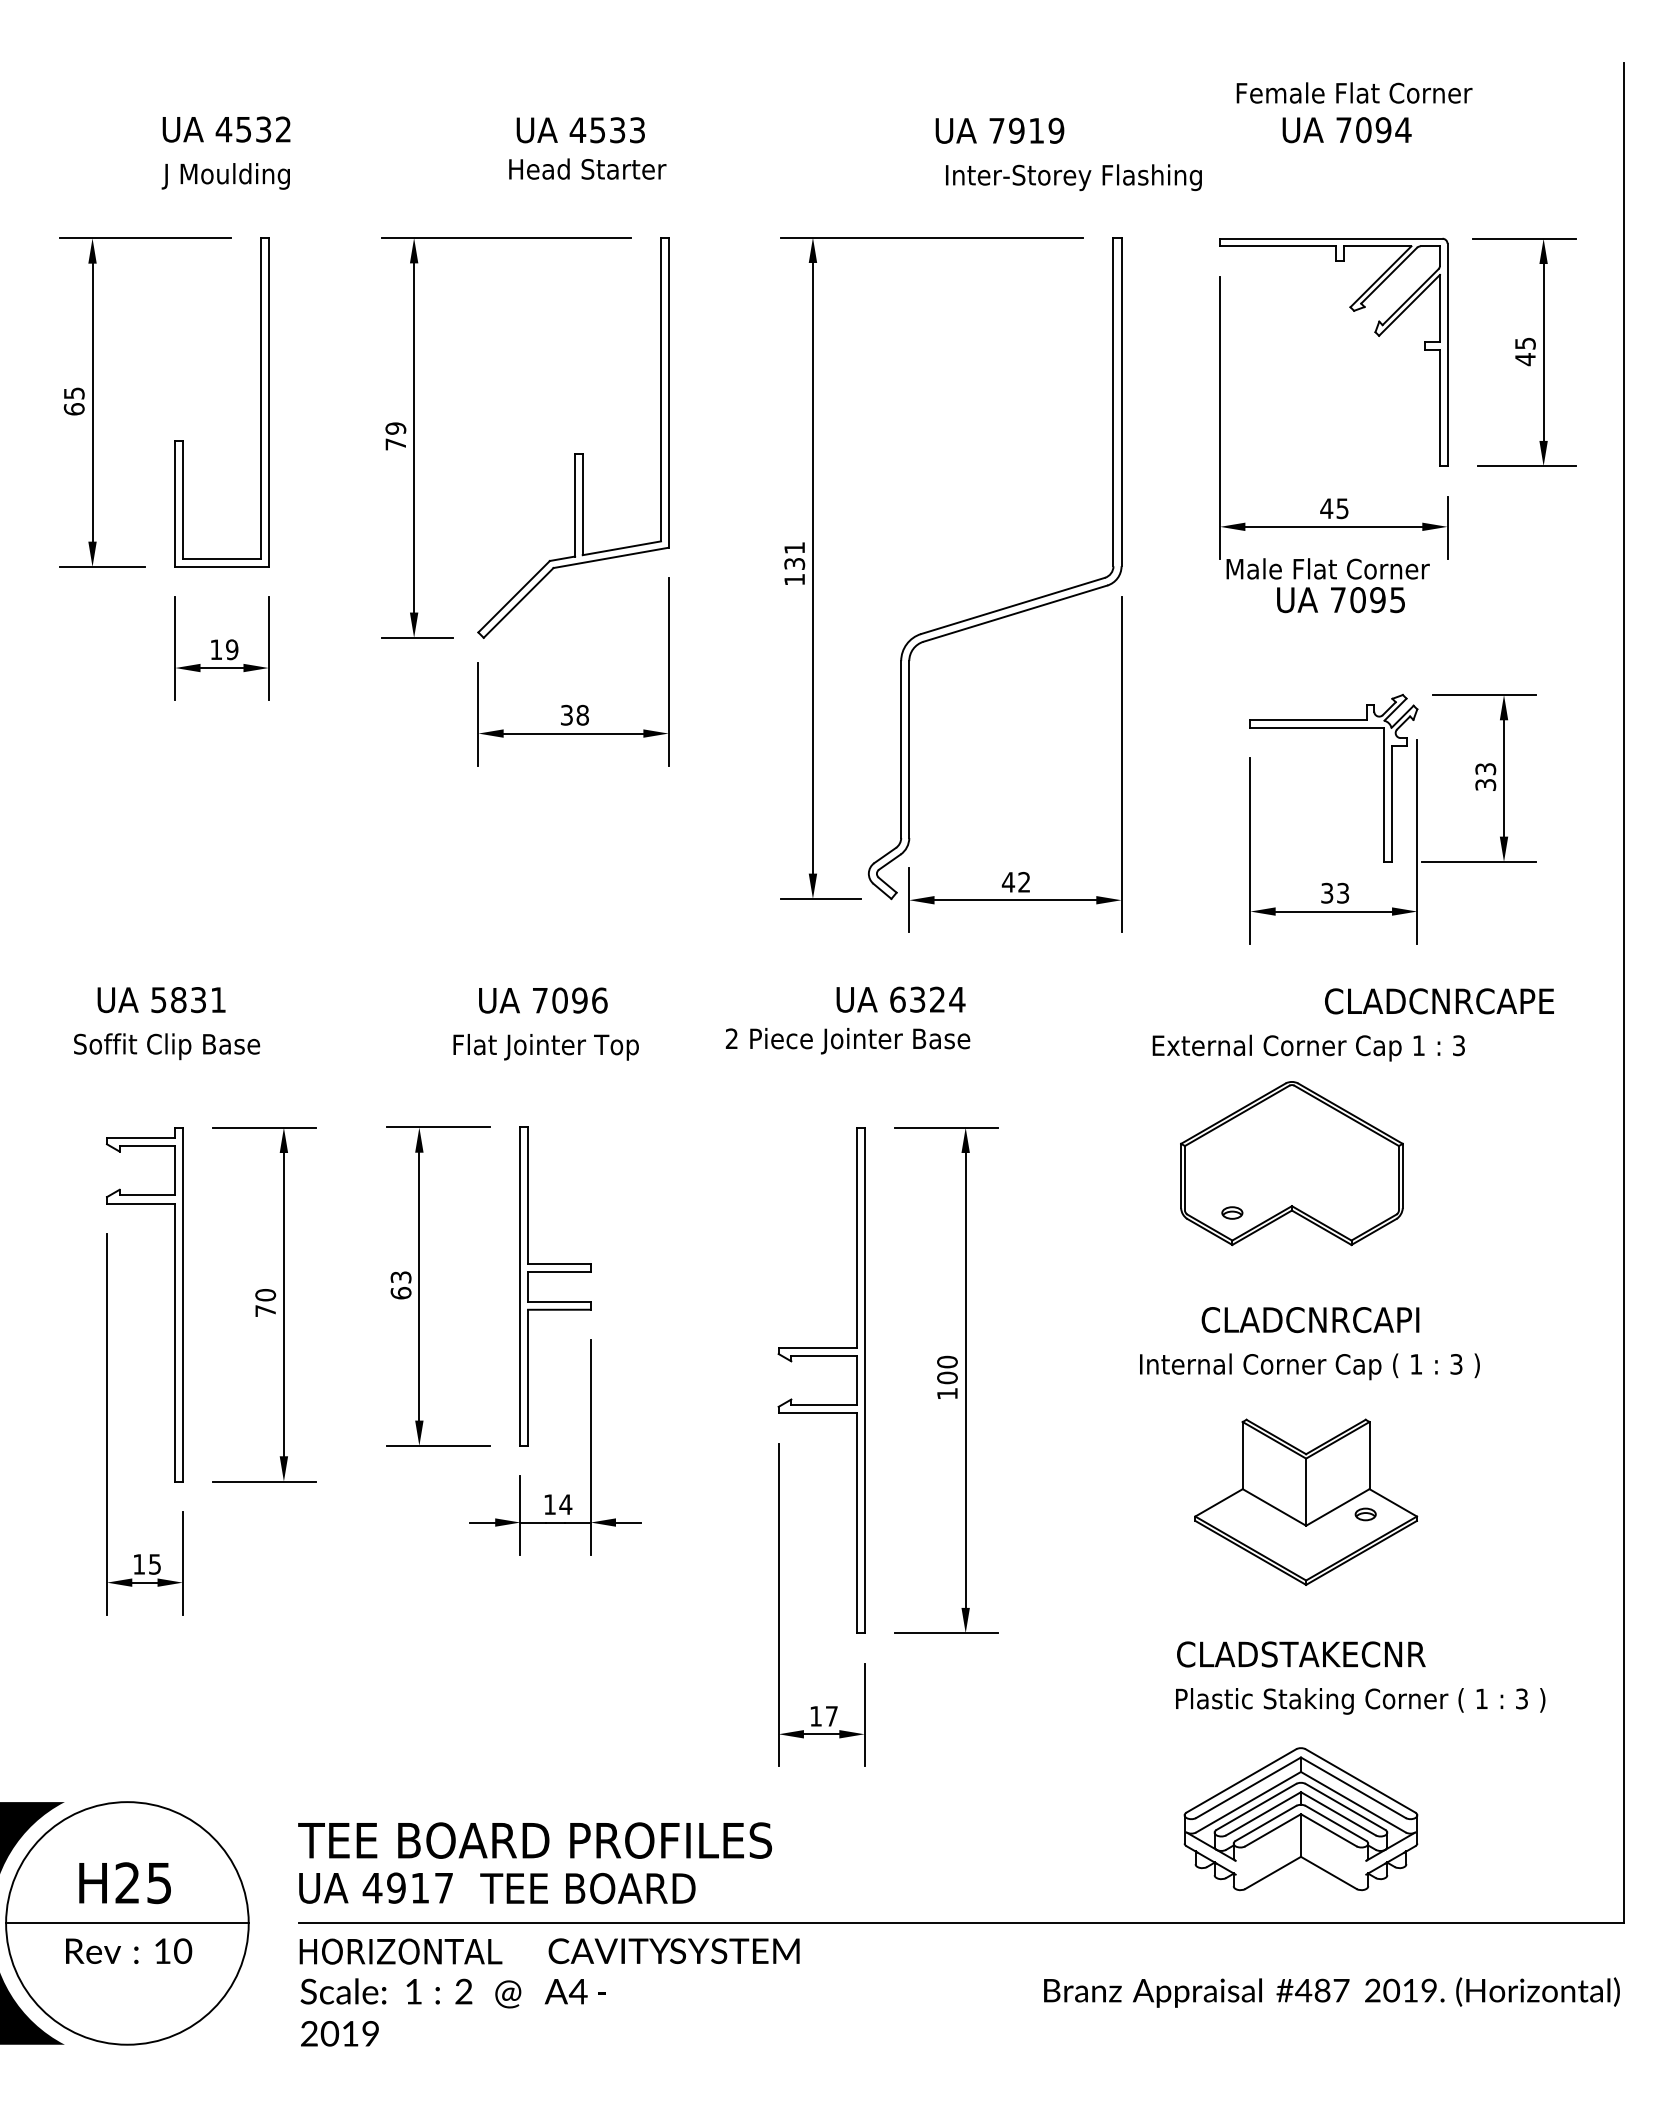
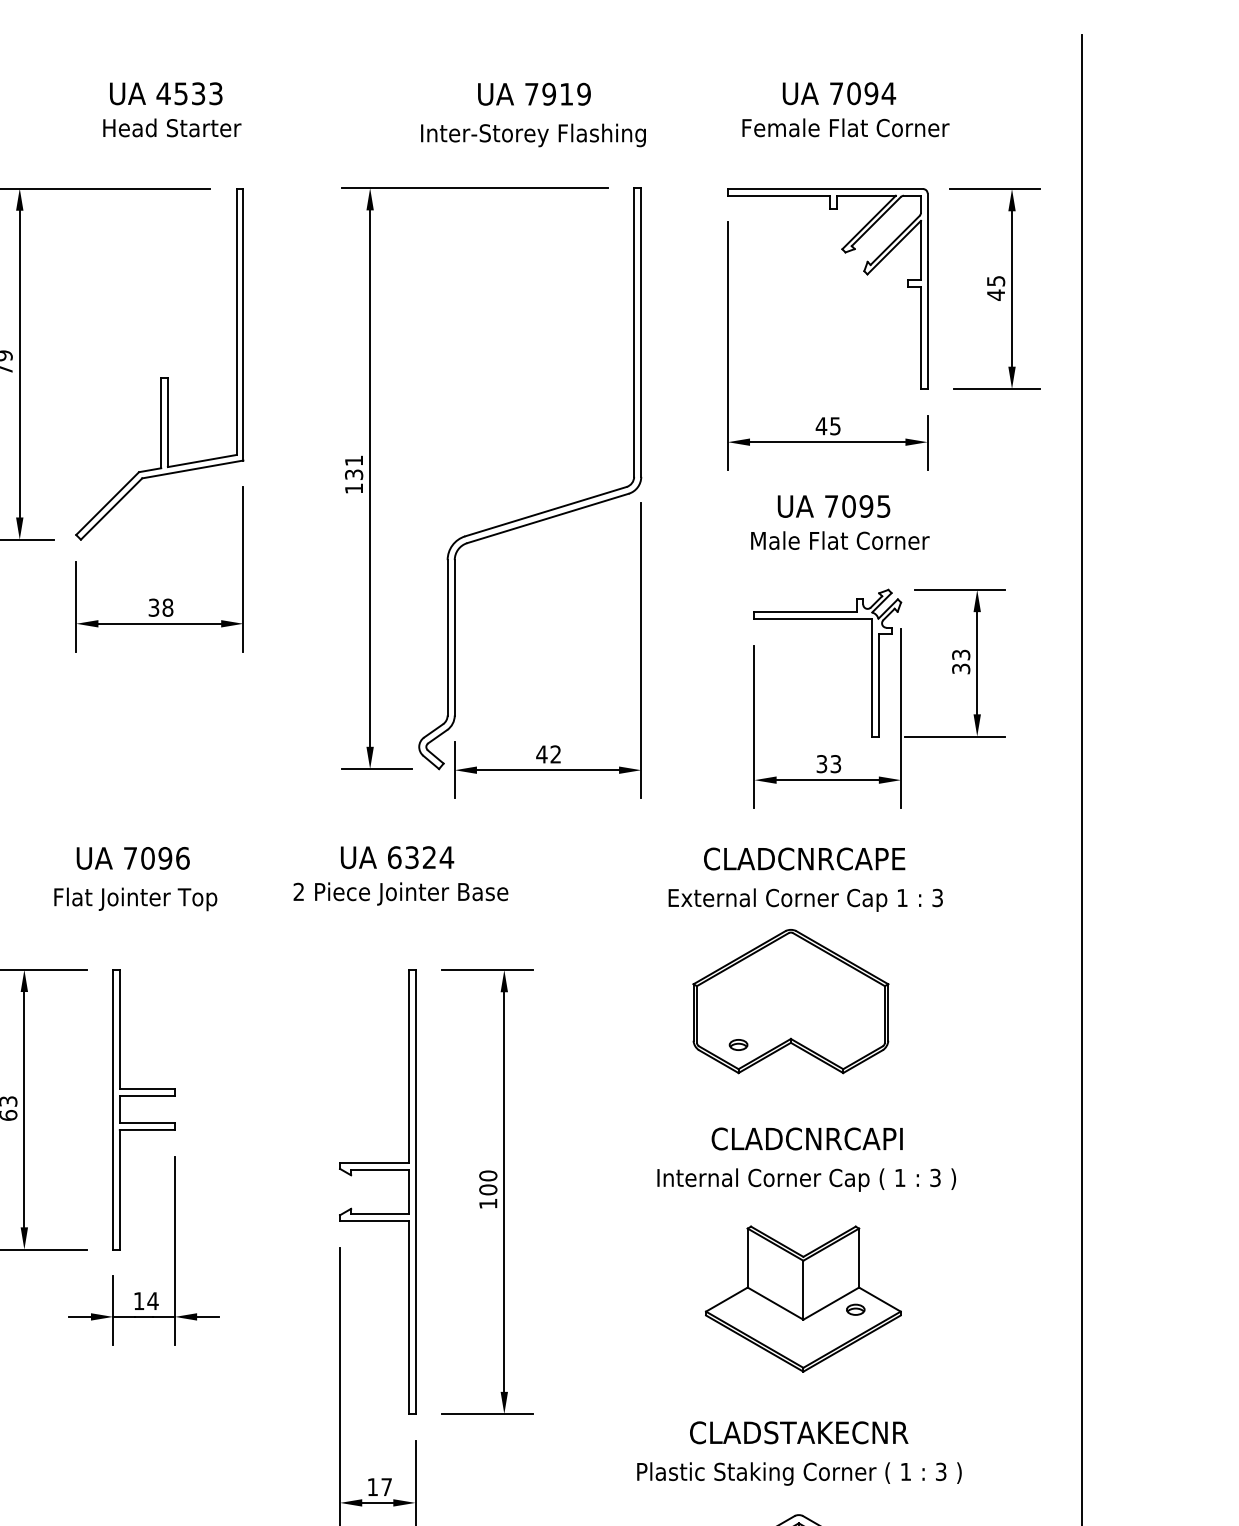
text: (1354, 92) -> (845, 127), moved
text: (1073, 177) -> (533, 135), moved
text: (1327, 568) -> (839, 540), moved
text: (900, 999) -> (396, 857), moved
text: (1439, 1001) -> (804, 859), moved
text: (1360, 1701) -> (799, 1474), moved

